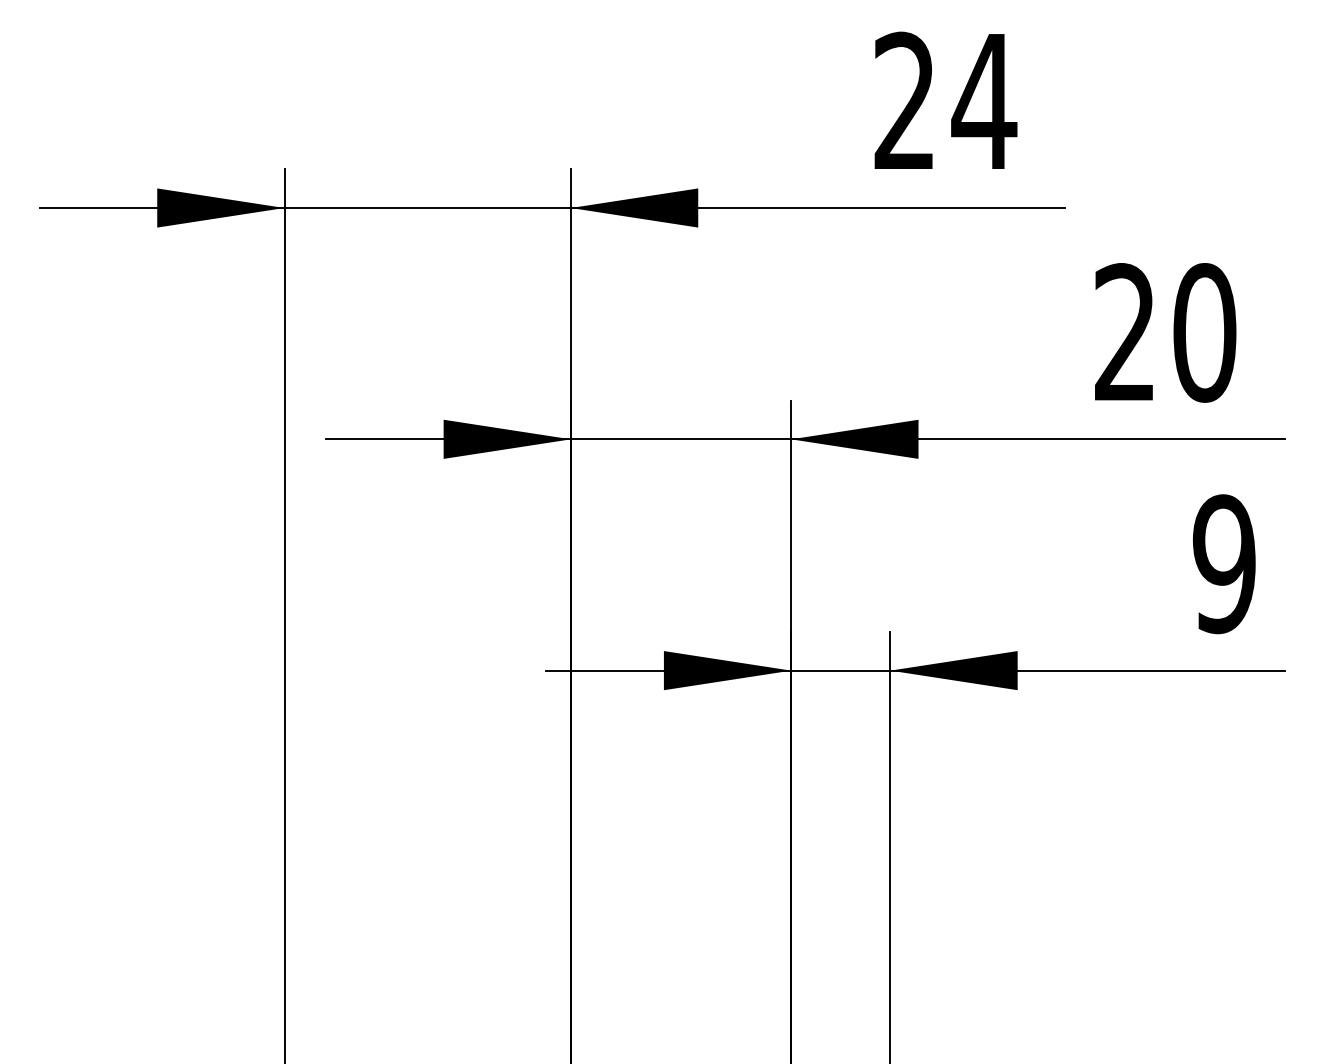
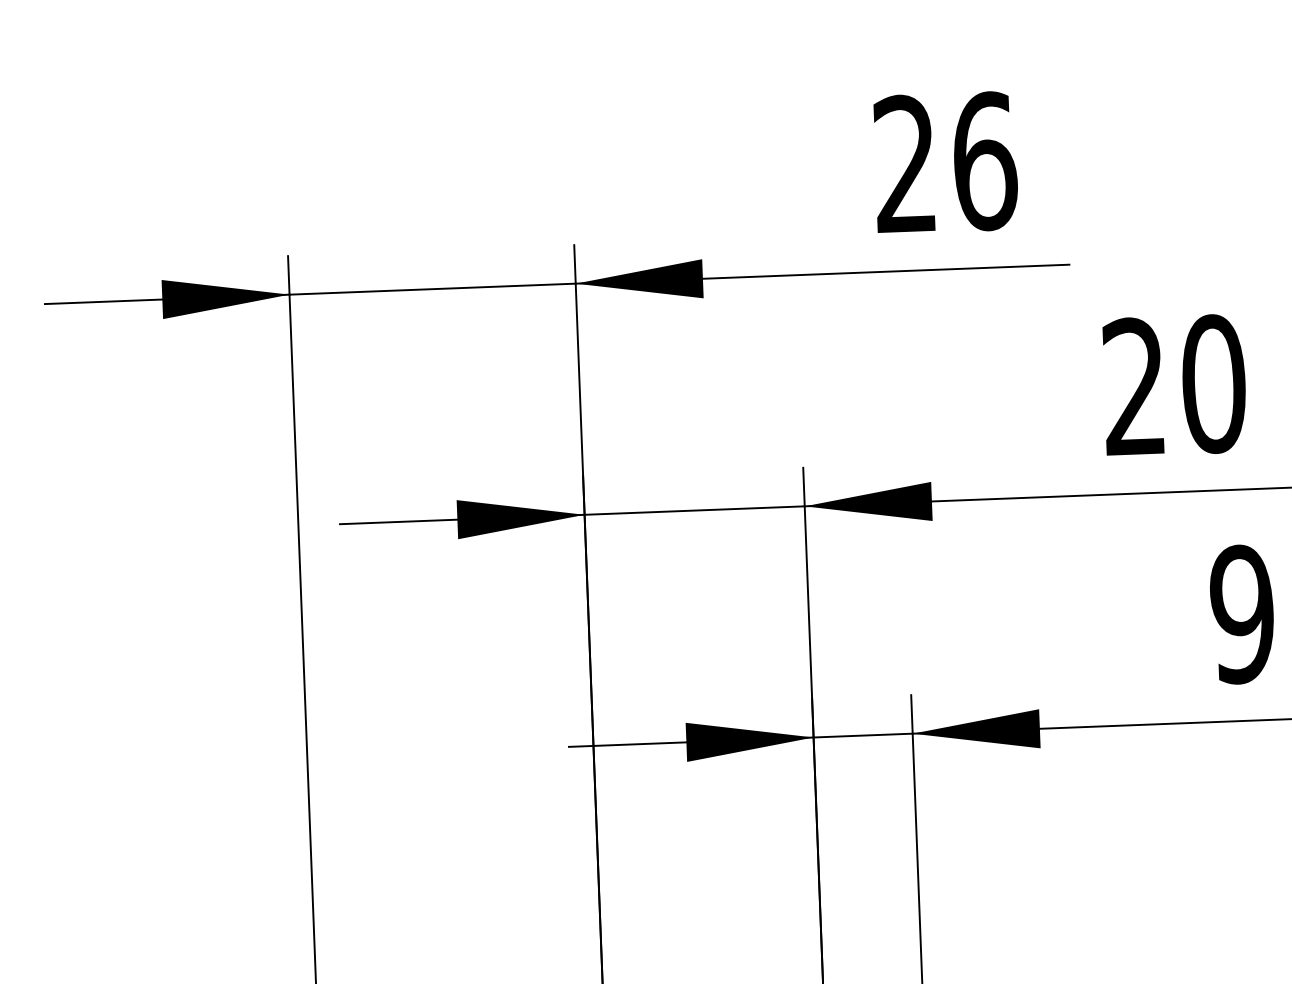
text: (984, 101) -> (984, 161), 24 -> 26

